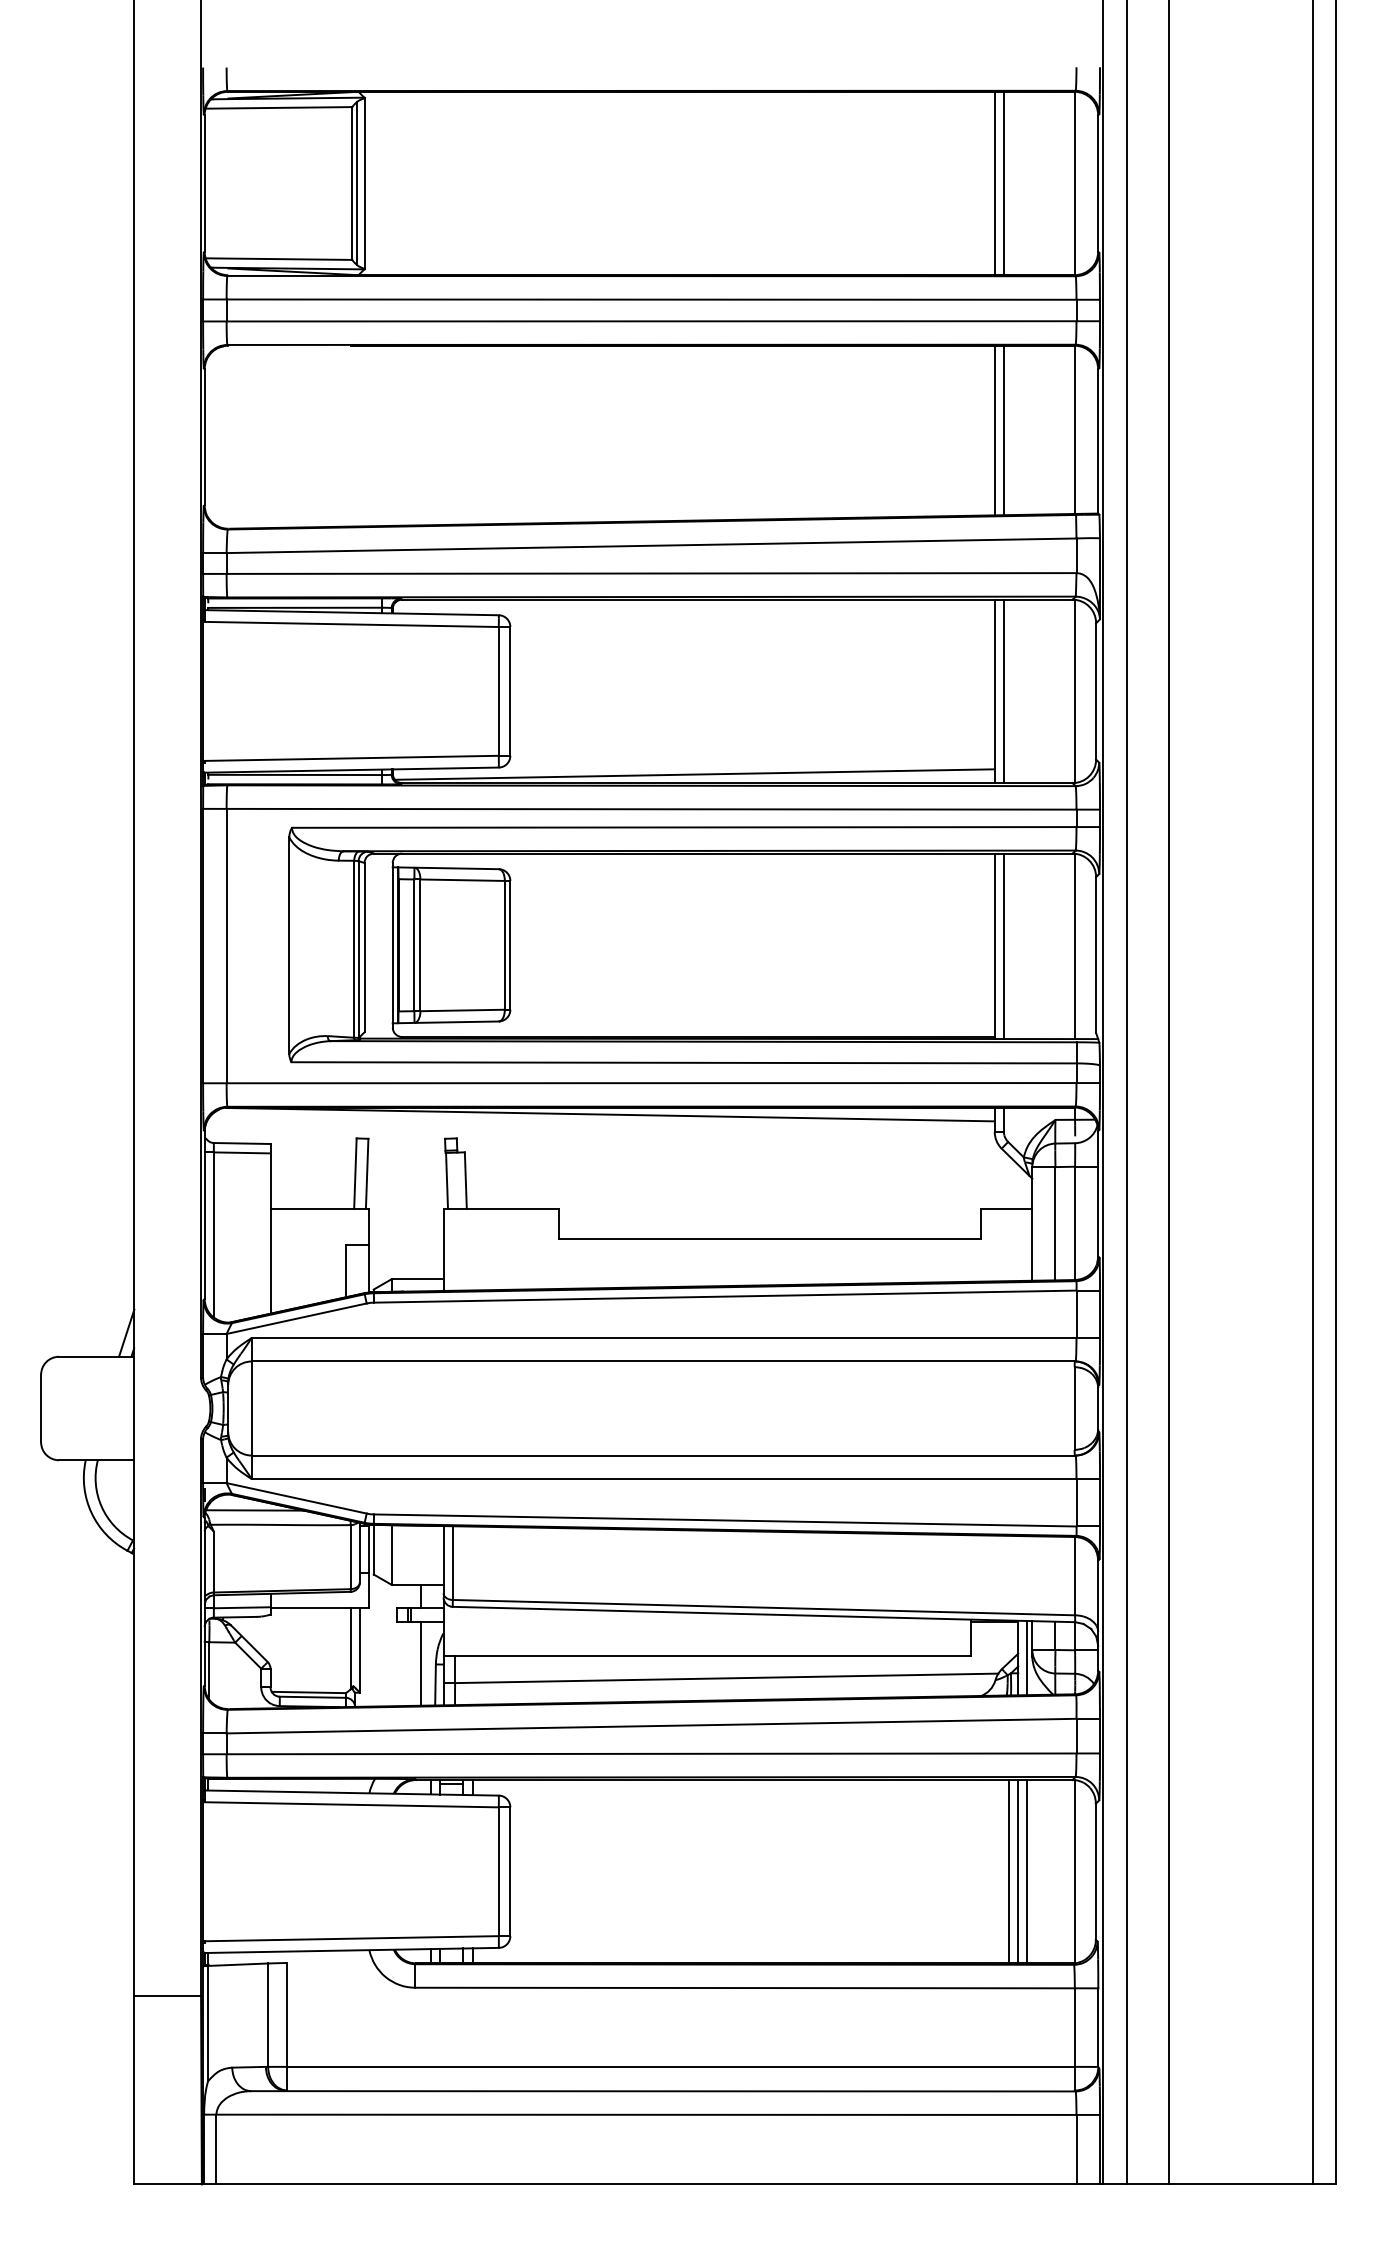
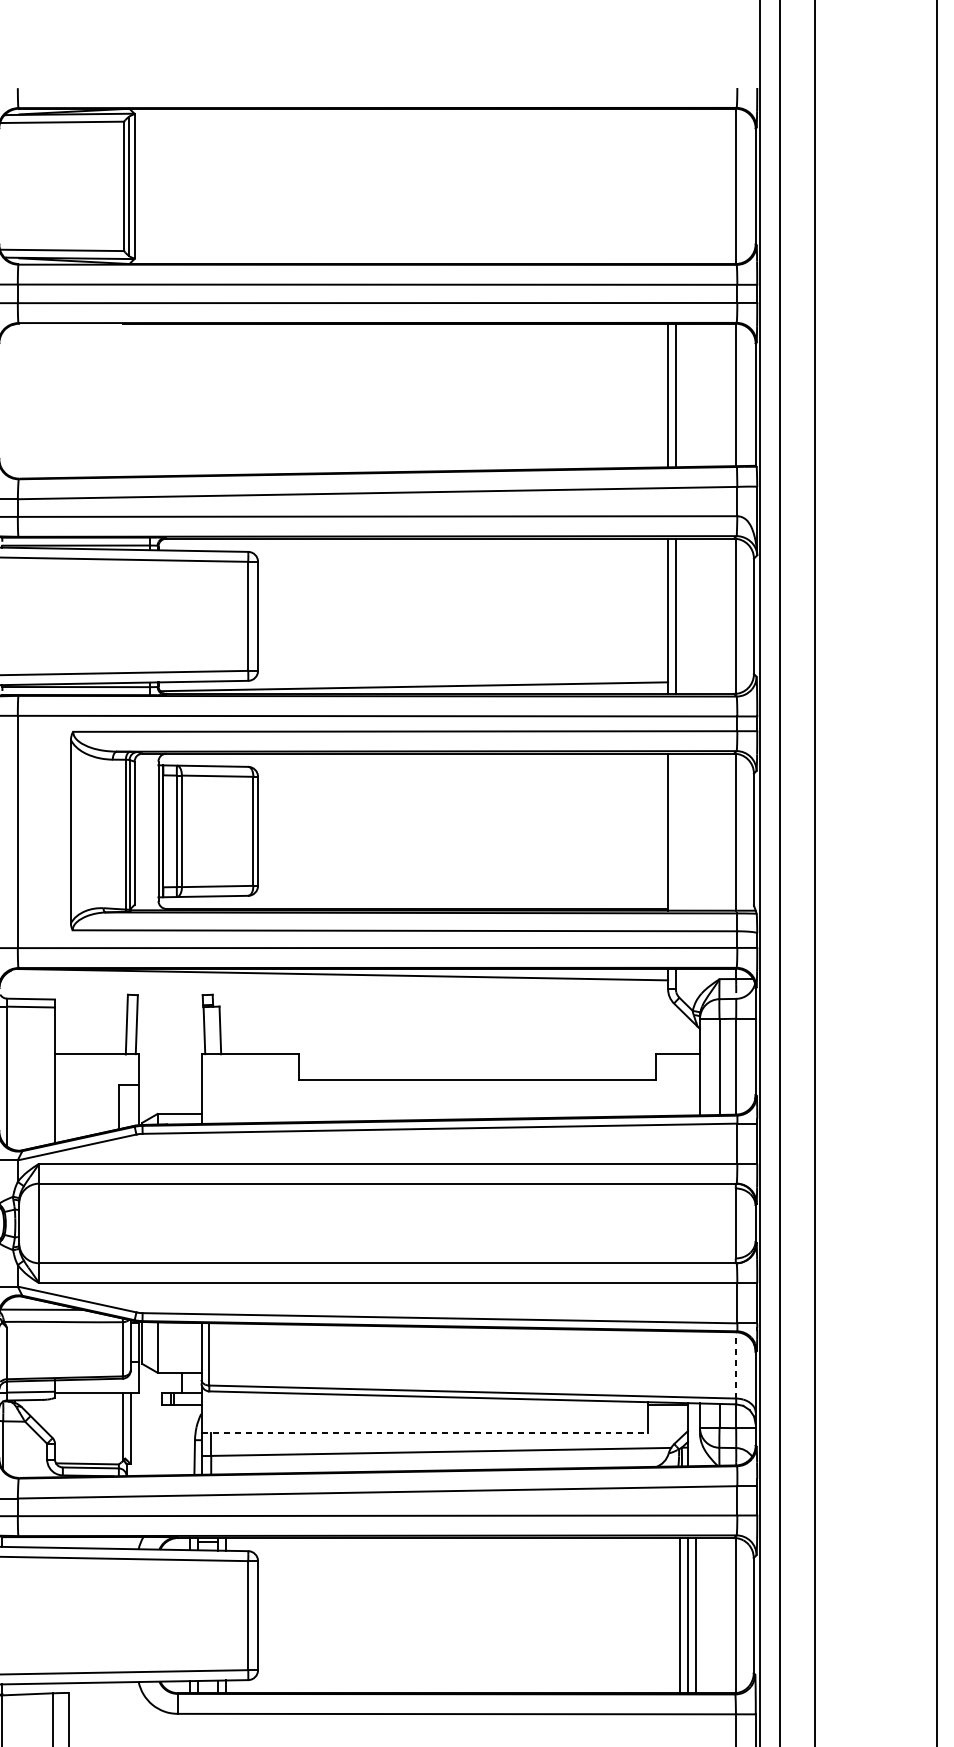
line: (994, 183) -> (667, 186), removed
line: (1003, 183) -> (675, 186), removed
line: (1003, 946) -> (675, 832), removed
line: (1075, 1575) -> (736, 1364), solid -> dashed
line: (708, 1656) -> (425, 1433), solid -> dashed
line: (1027, 1658) -> (695, 1435), removed
line: (421, 1663) -> (182, 1439), removed

